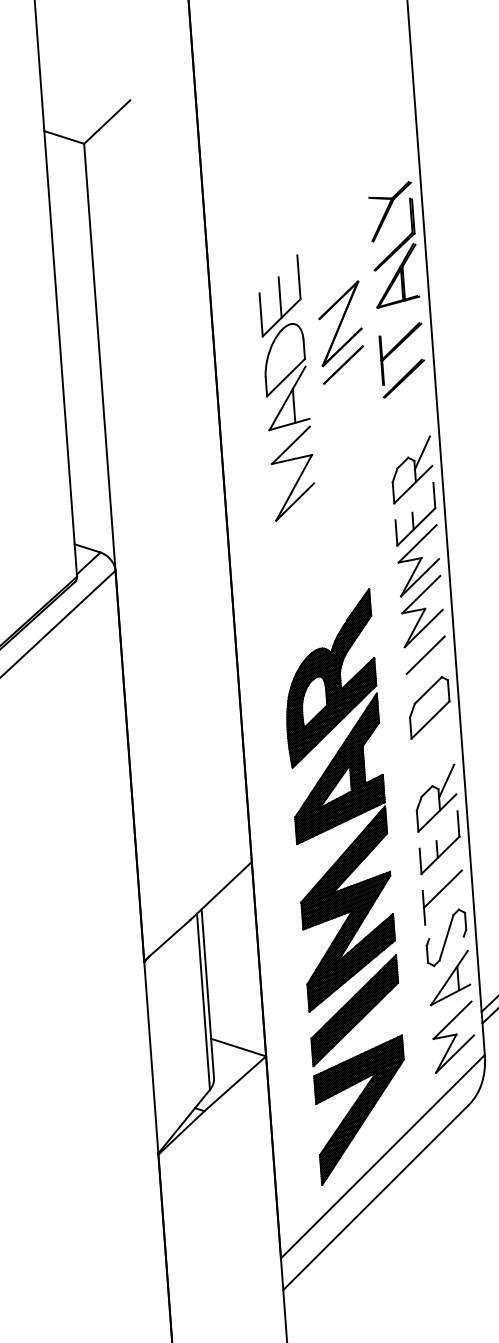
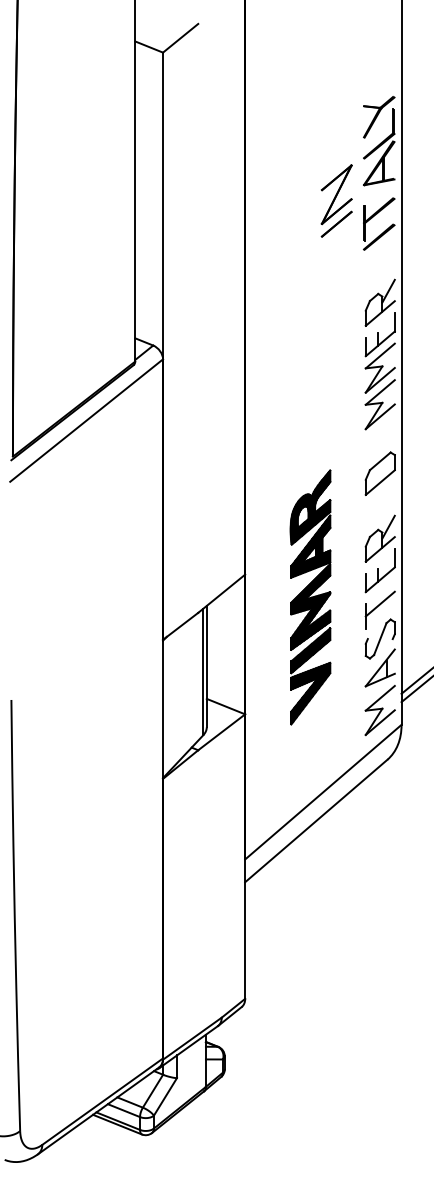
part: (286, 389) -> (294, 238), removed
line: (424, 654) -> (379, 435), removed
part: (345, 887) -> (310, 597), size x0.6

